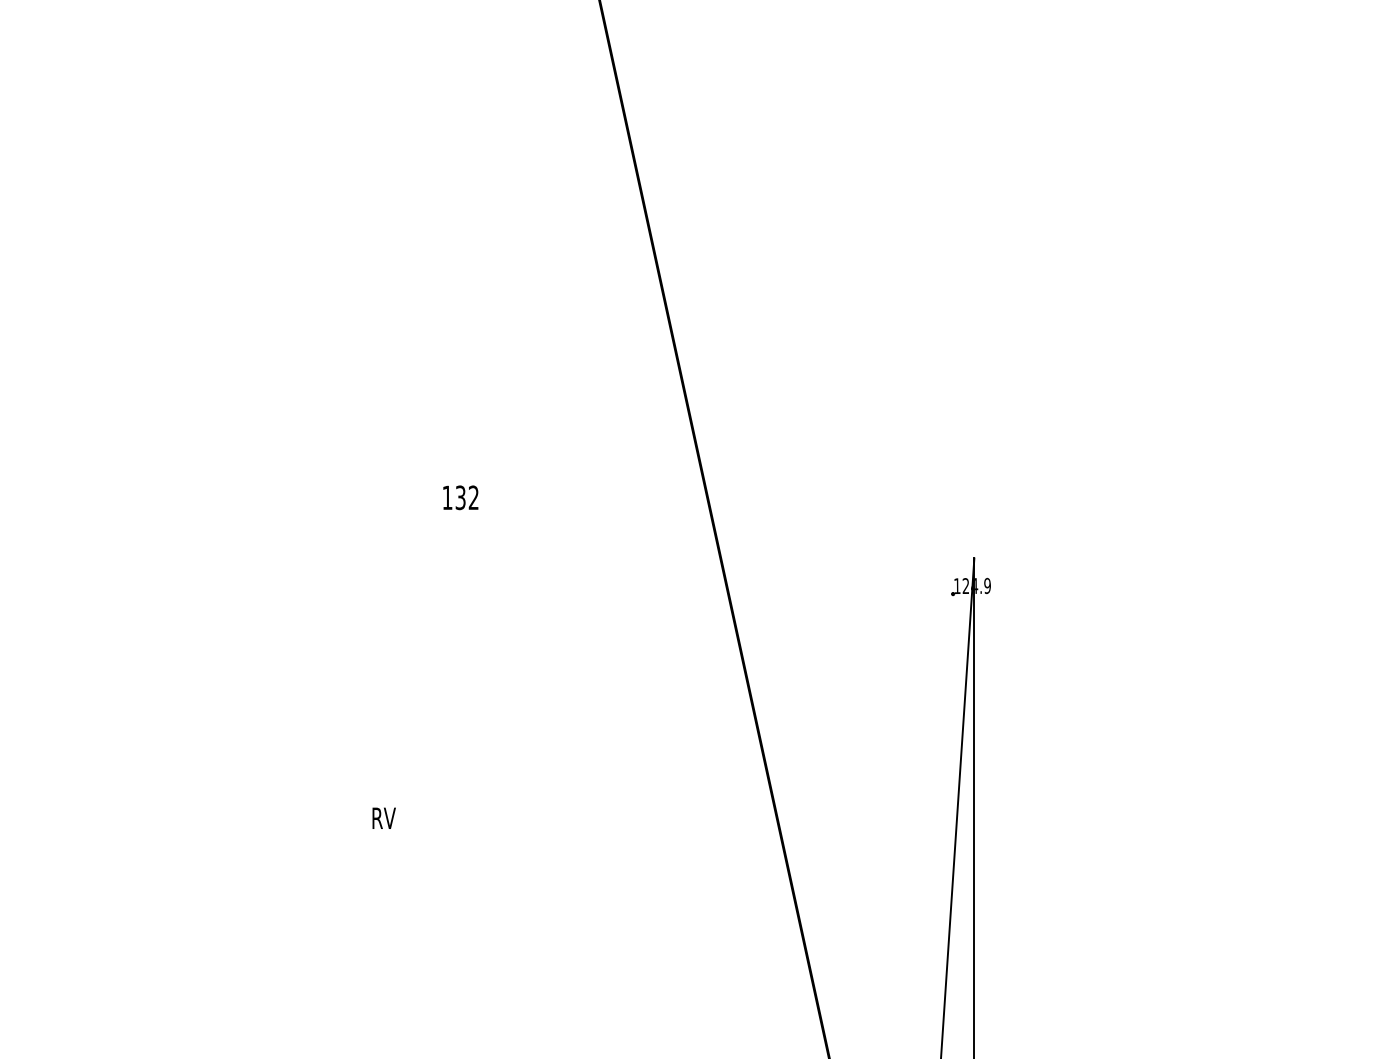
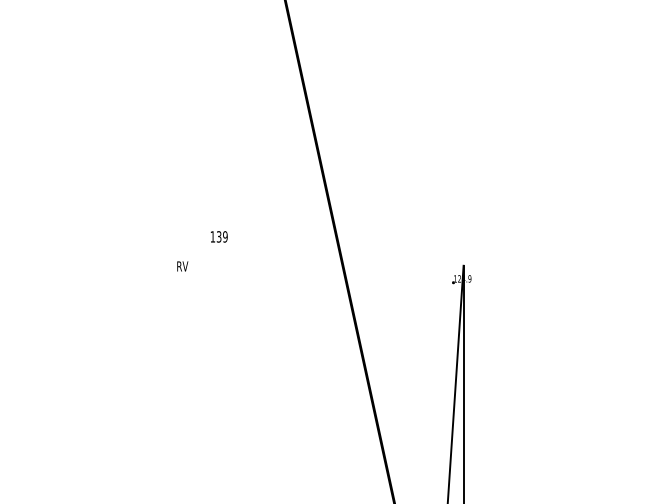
text: (474, 496) -> (225, 236), 132 -> 139
text: (383, 818) -> (182, 266), moved

